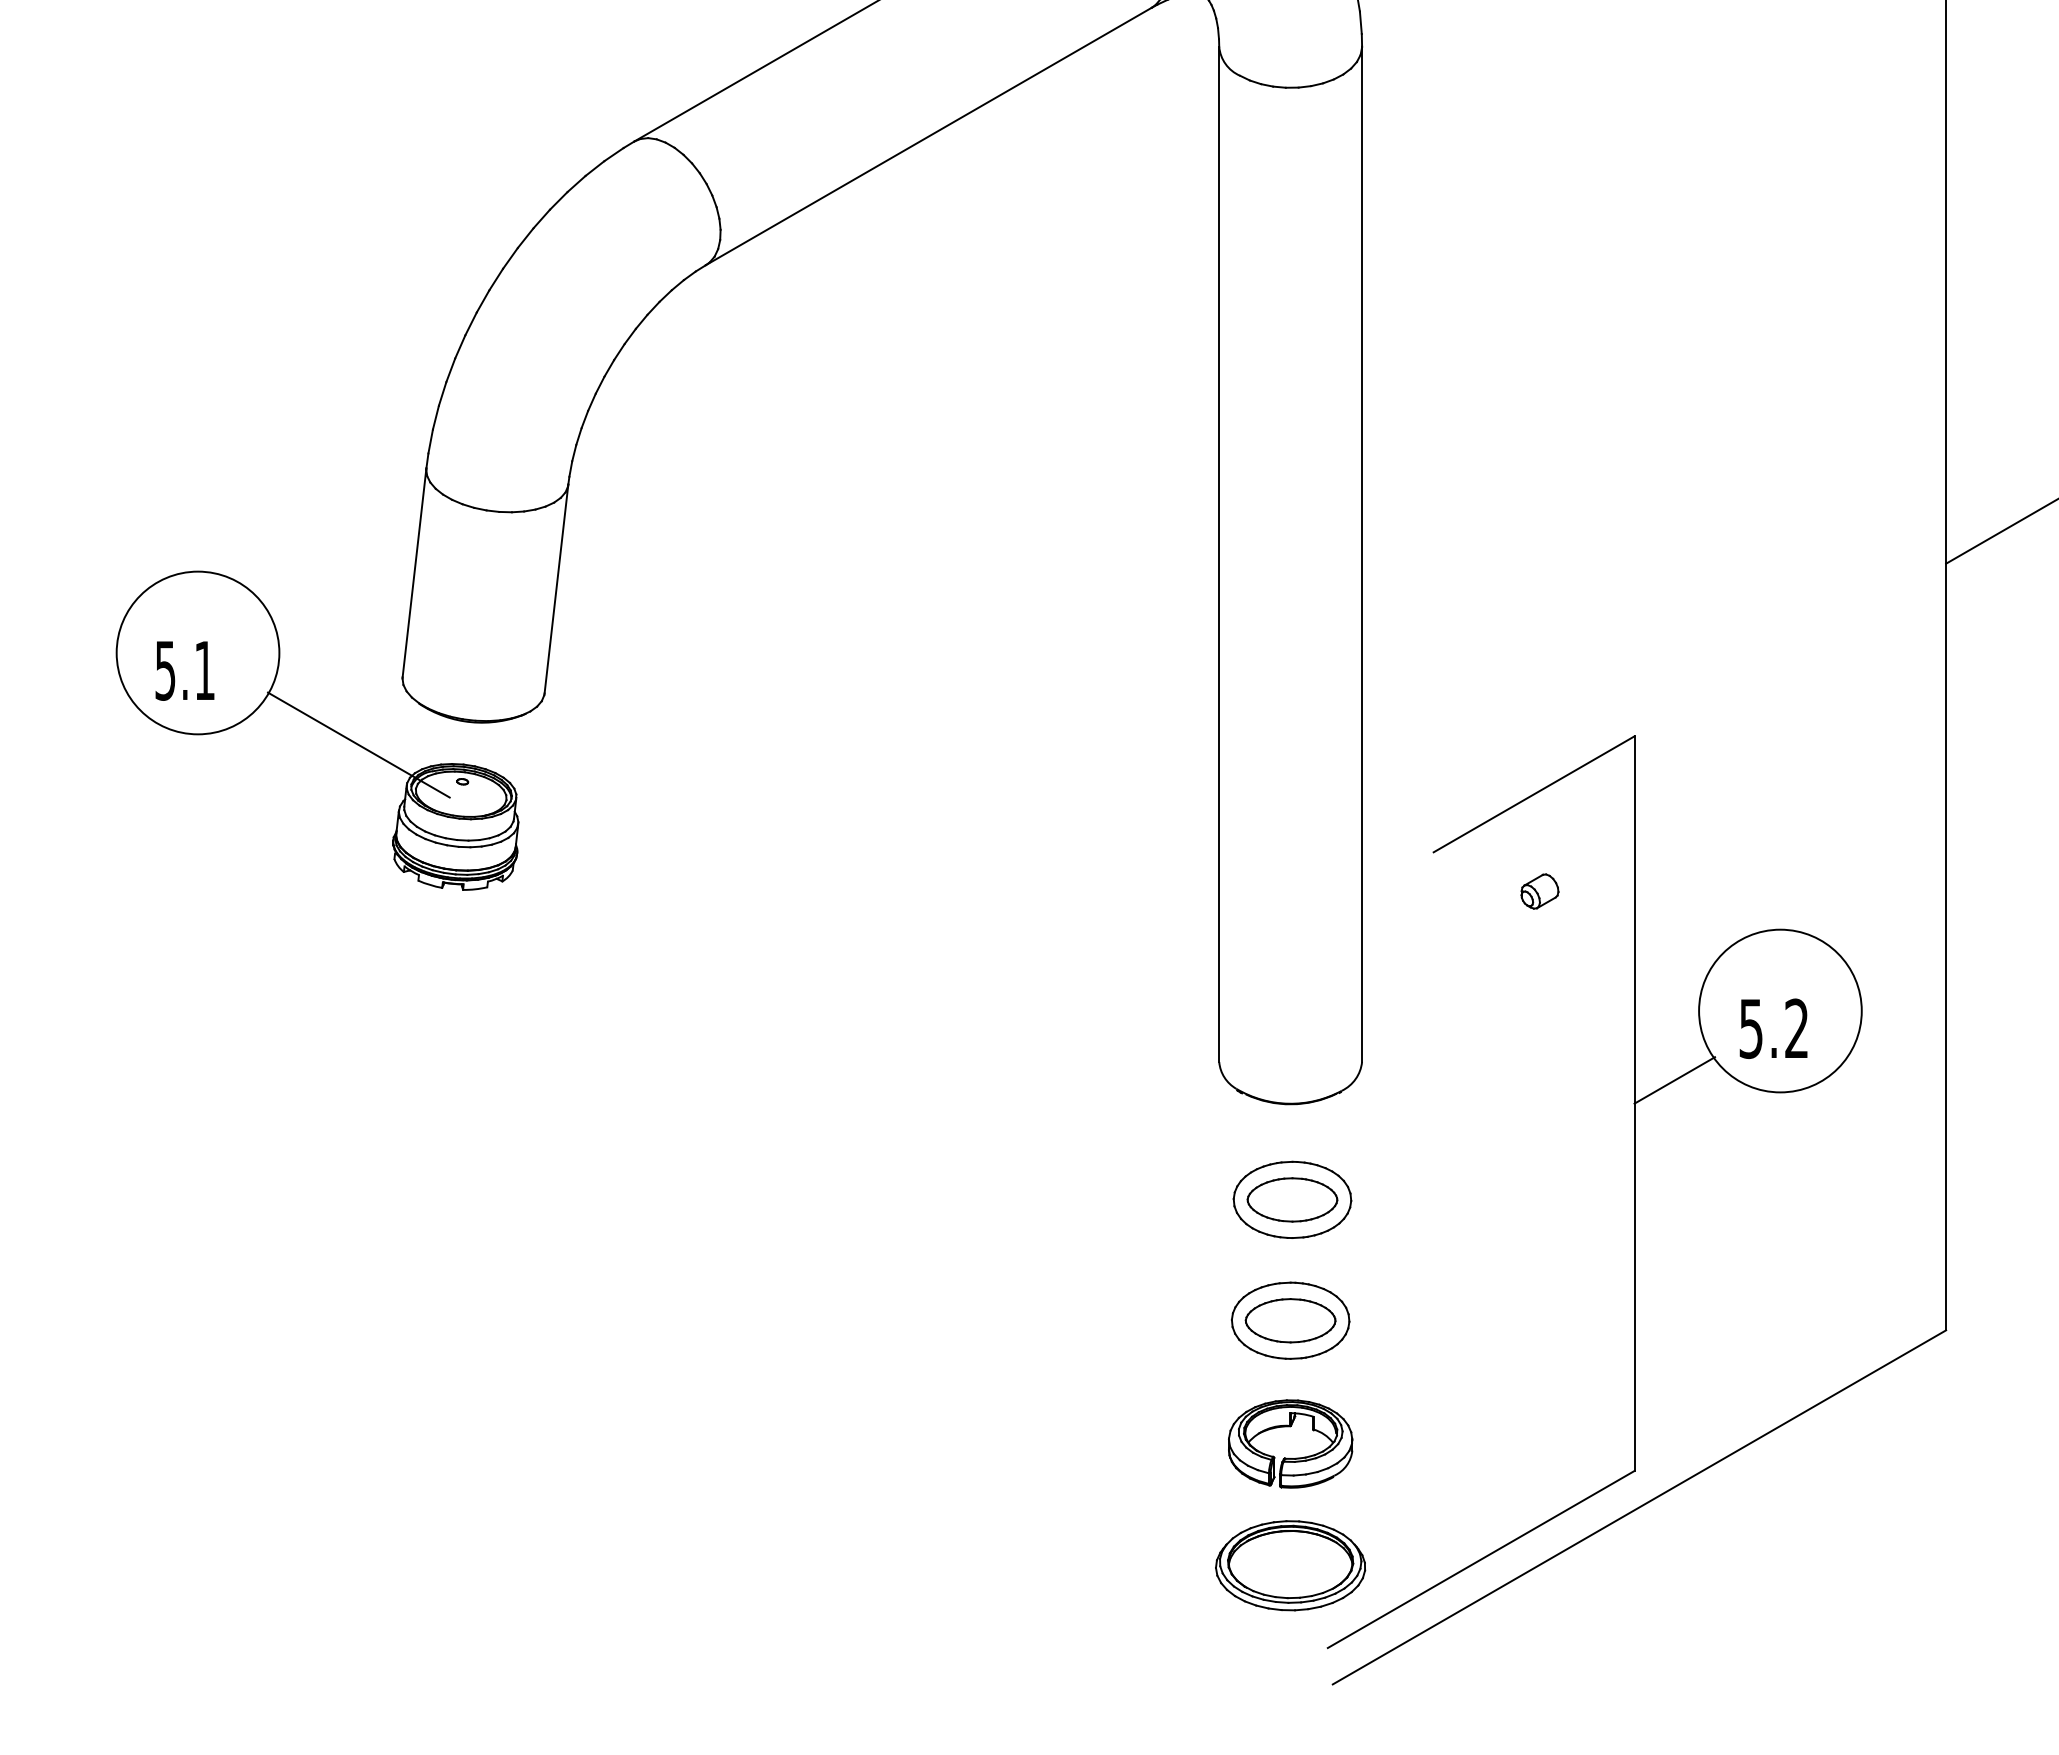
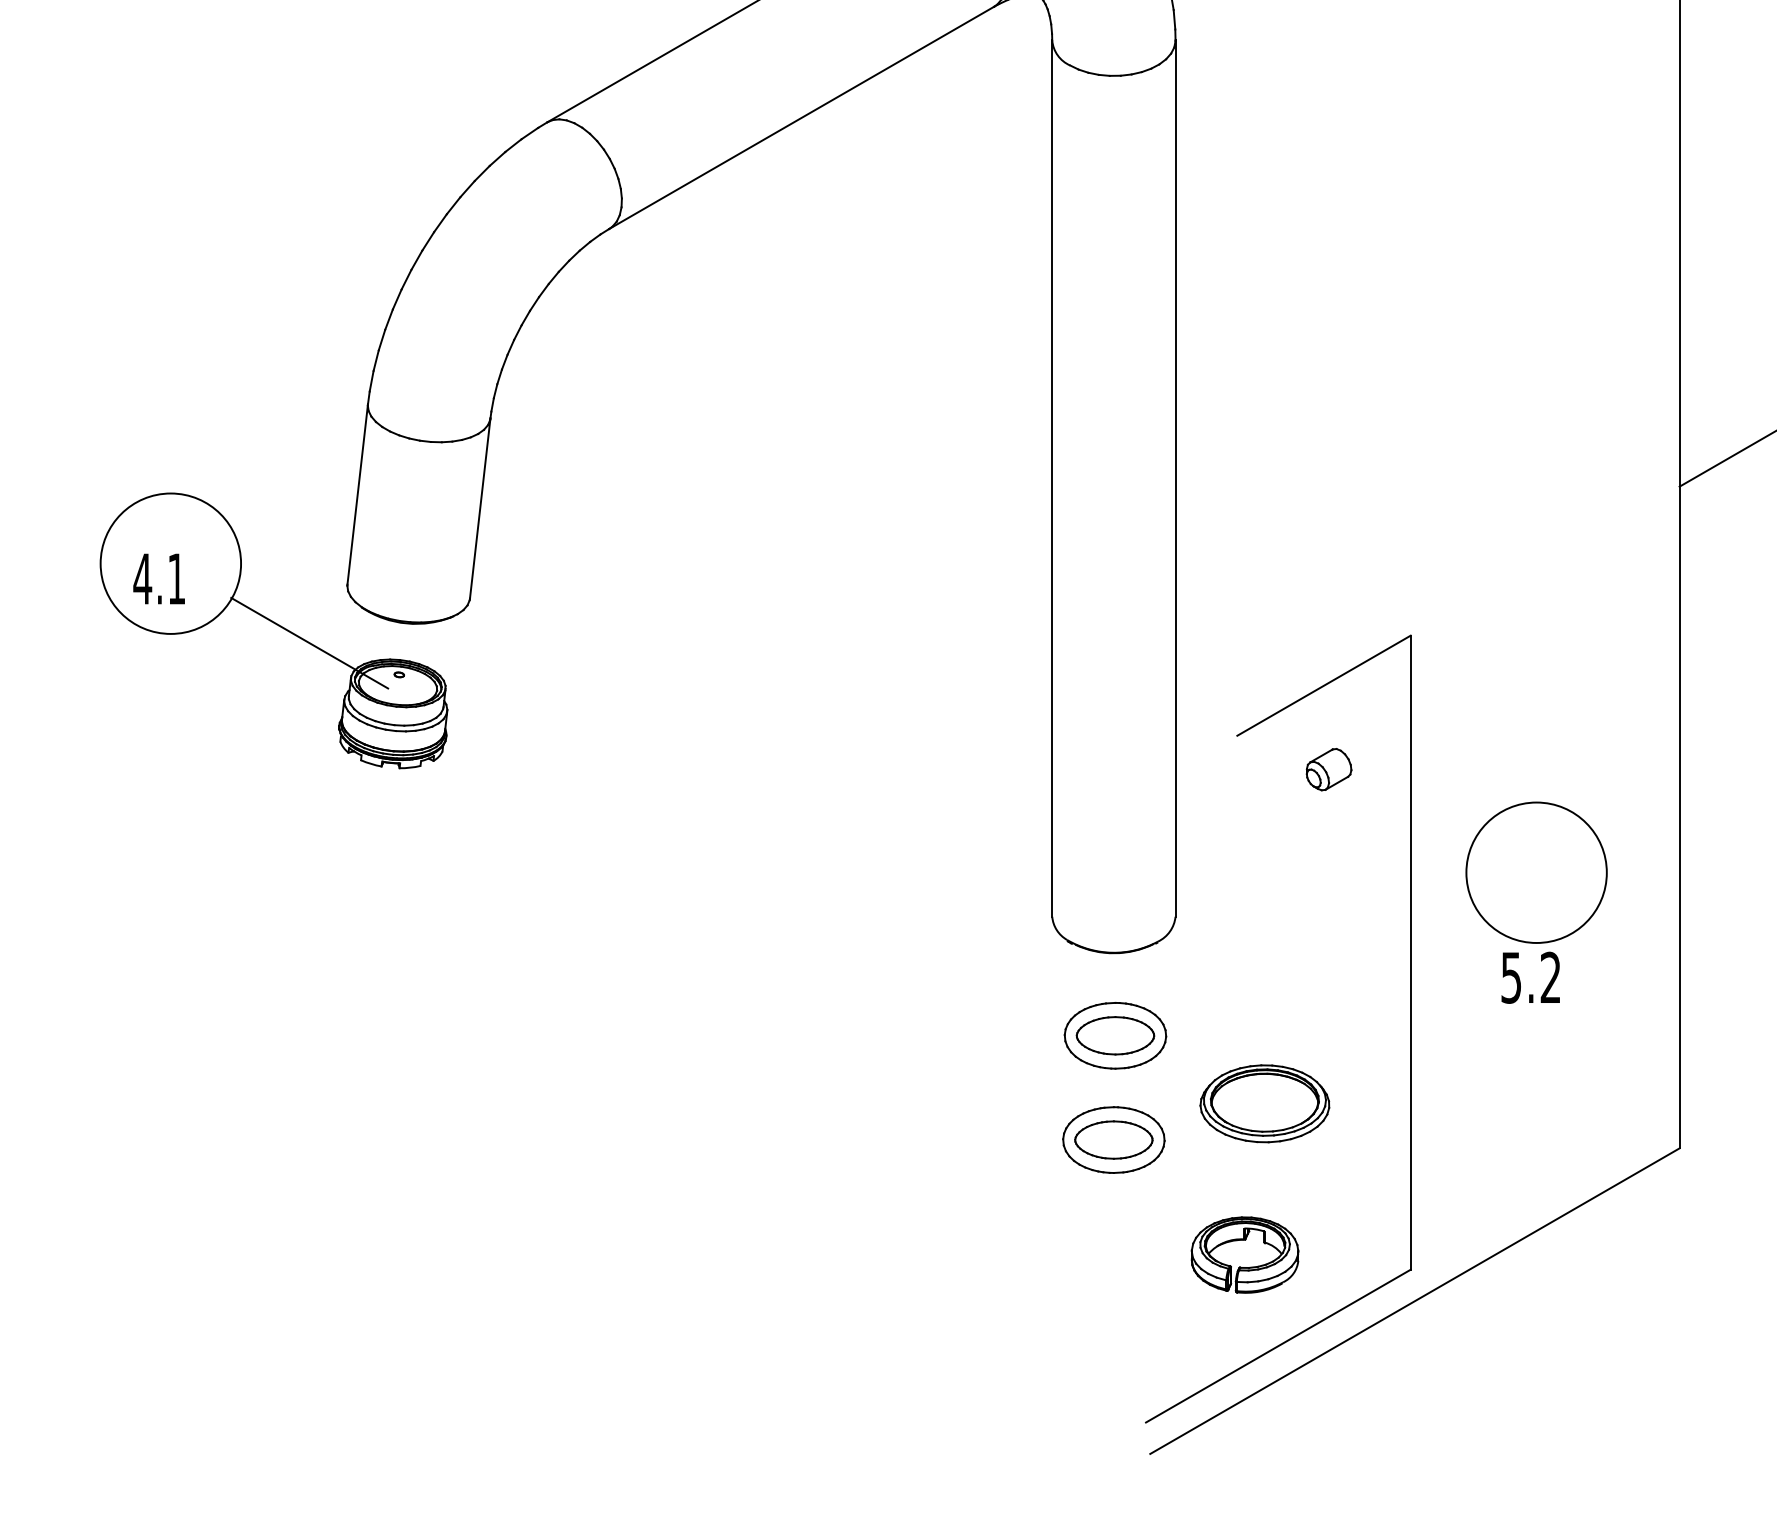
text: (165, 670) -> (142, 578), 5.1 -> 4.1
part: (1539, 891) -> (1328, 769), size x1.4
text: (1773, 1028) -> (1530, 977), moved
line: (1674, 1080) -> (1445, 932), removed
part: (1287, 1457) -> (1242, 1266), moved
part: (1290, 1565) -> (1264, 1103), moved

